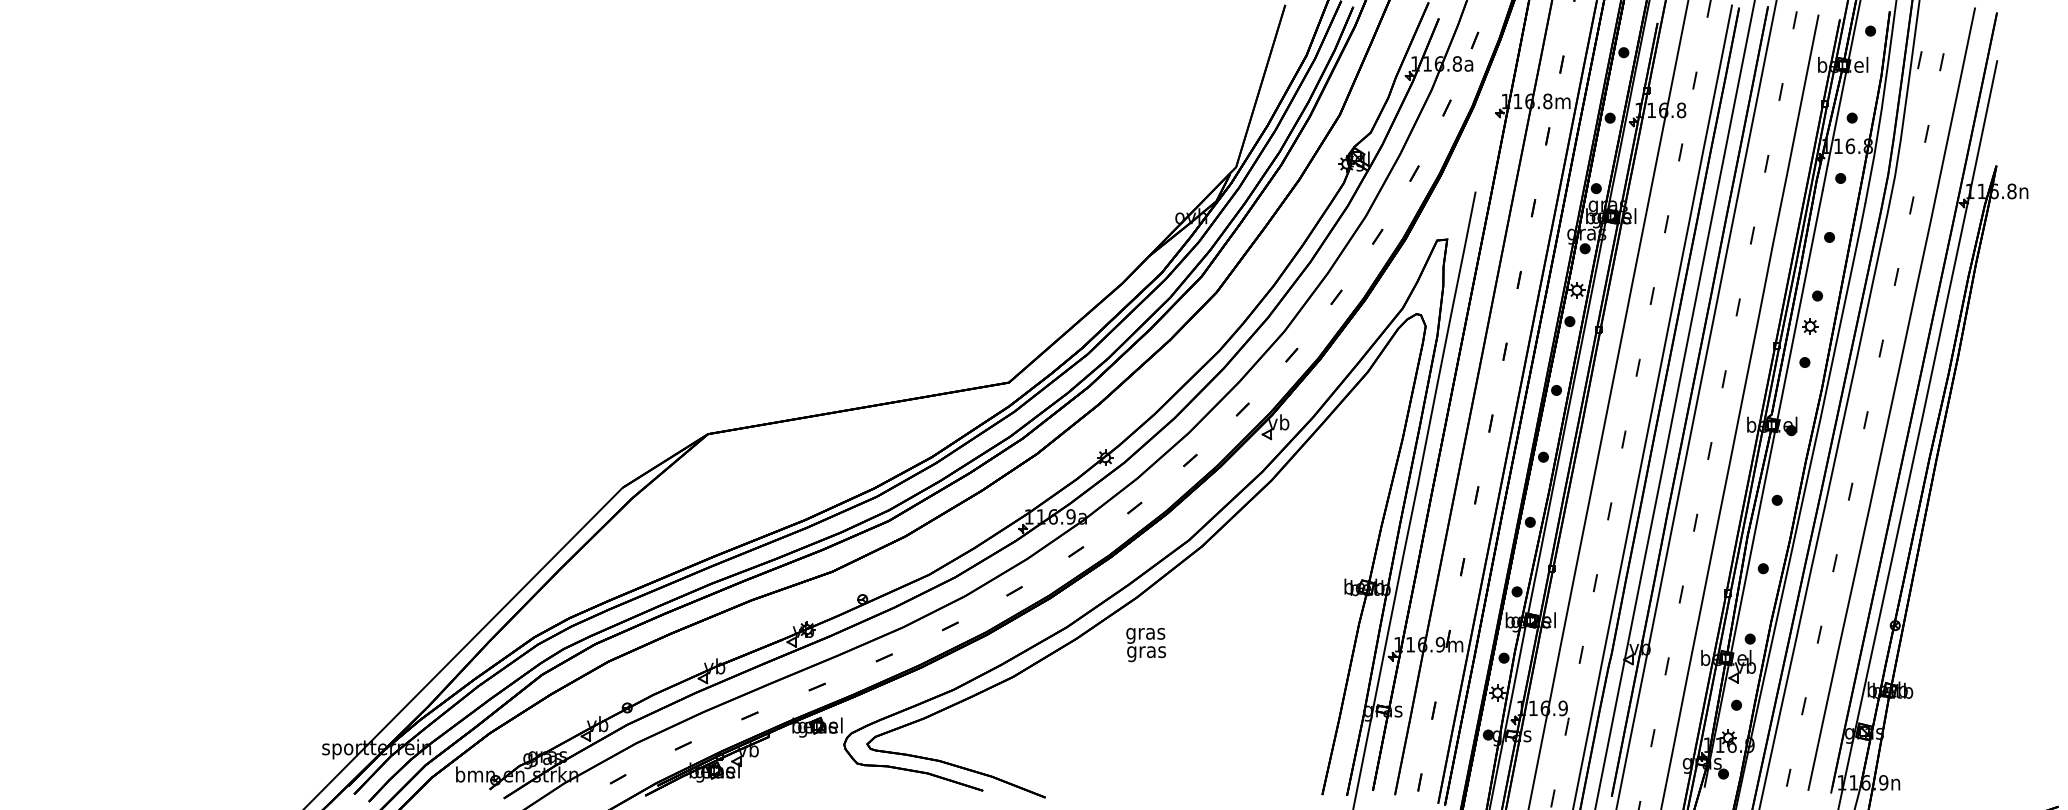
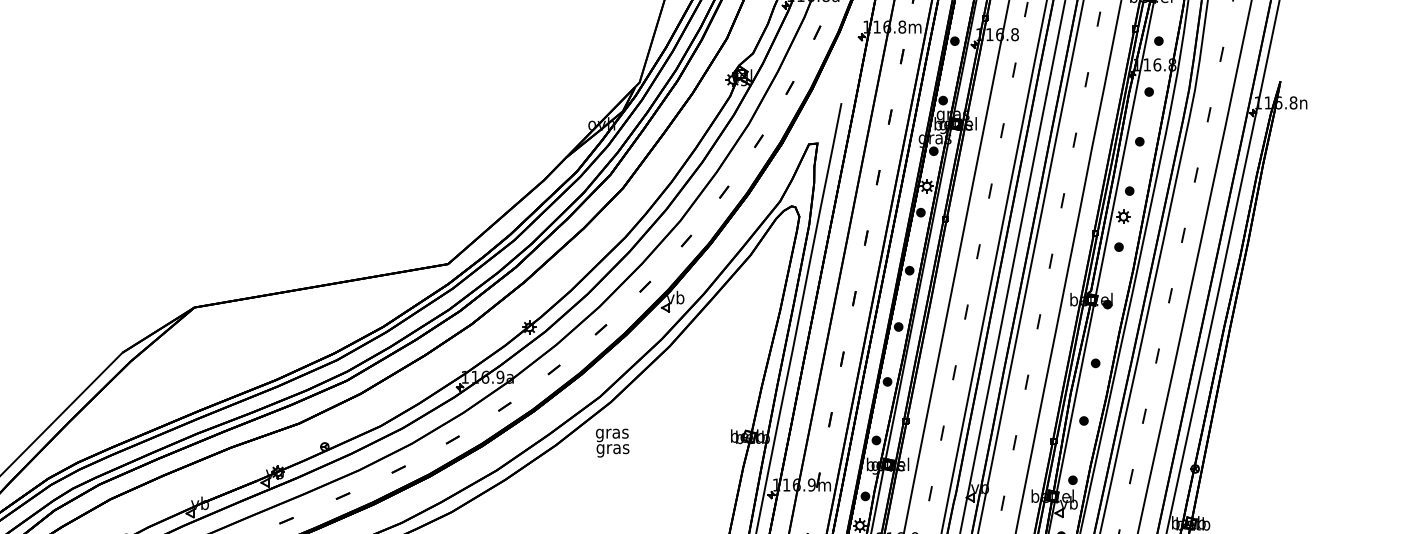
text: (1145, 645) -> (612, 443), moved

